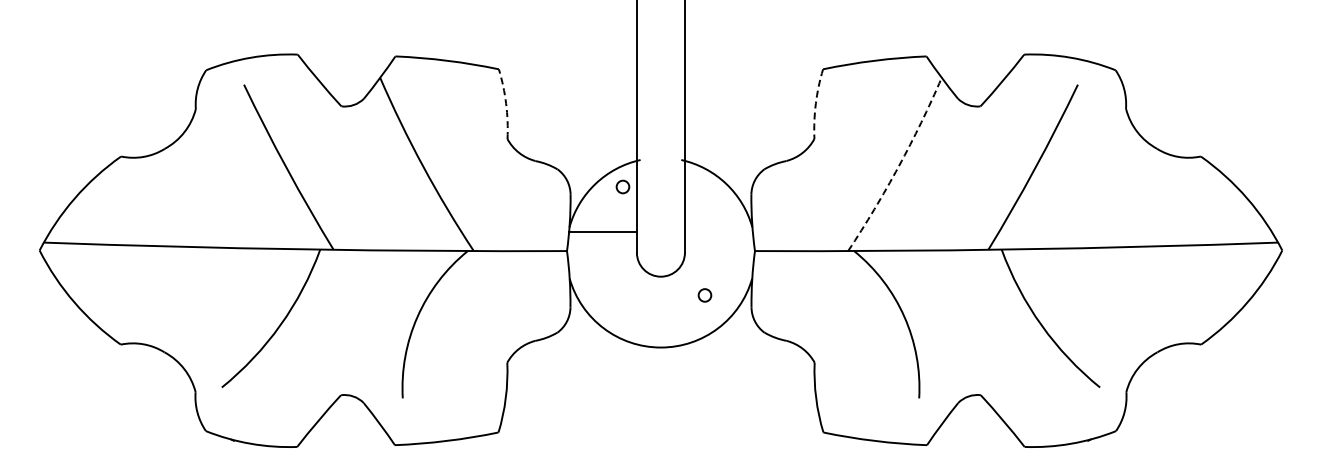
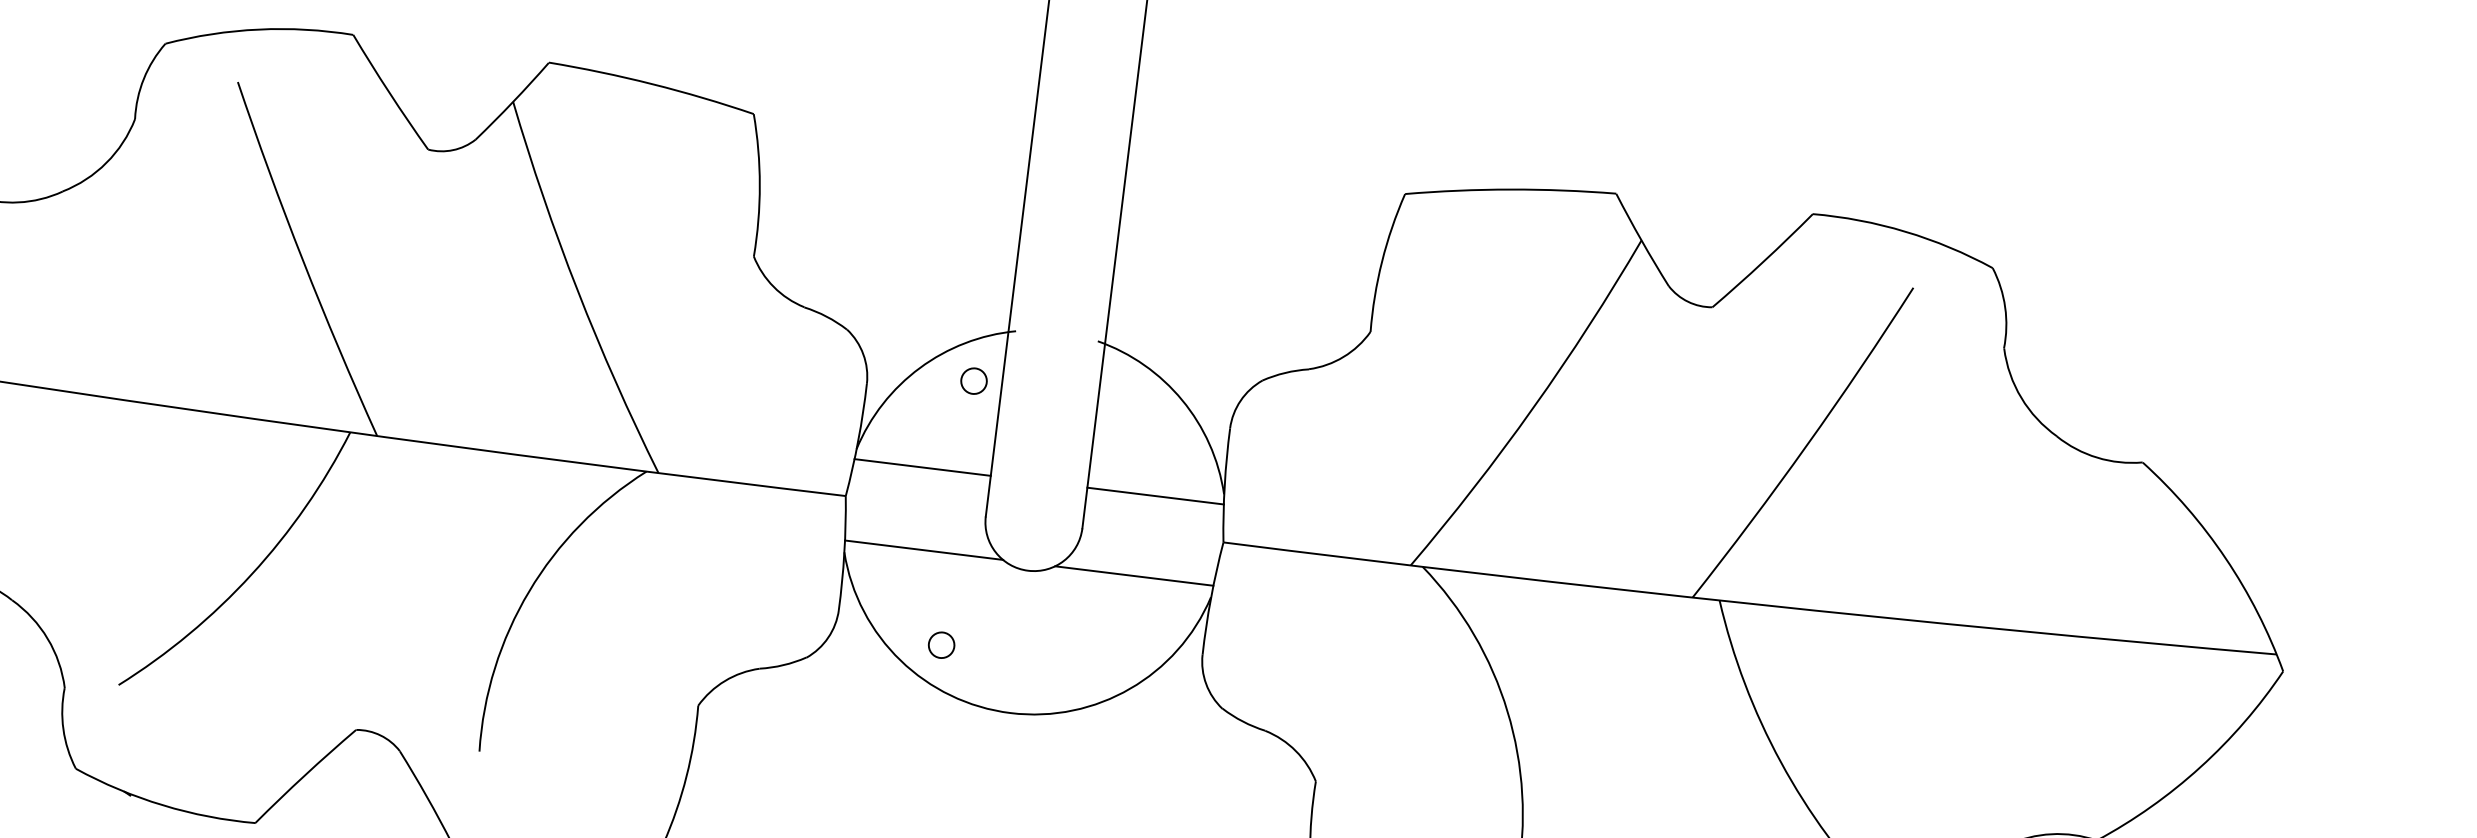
arc: (506, 103) -> (760, 184), dashed -> solid
arc: (815, 103) -> (1381, 260), dashed -> solid
arc: (898, 166) -> (1532, 407), dashed -> solid
line: (718, 232) -> (1154, 496), added
line: (608, 272) -> (923, 549), added
line: (712, 272) -> (1132, 575), added
circle: (704, 295) -> (940, 645), moved

